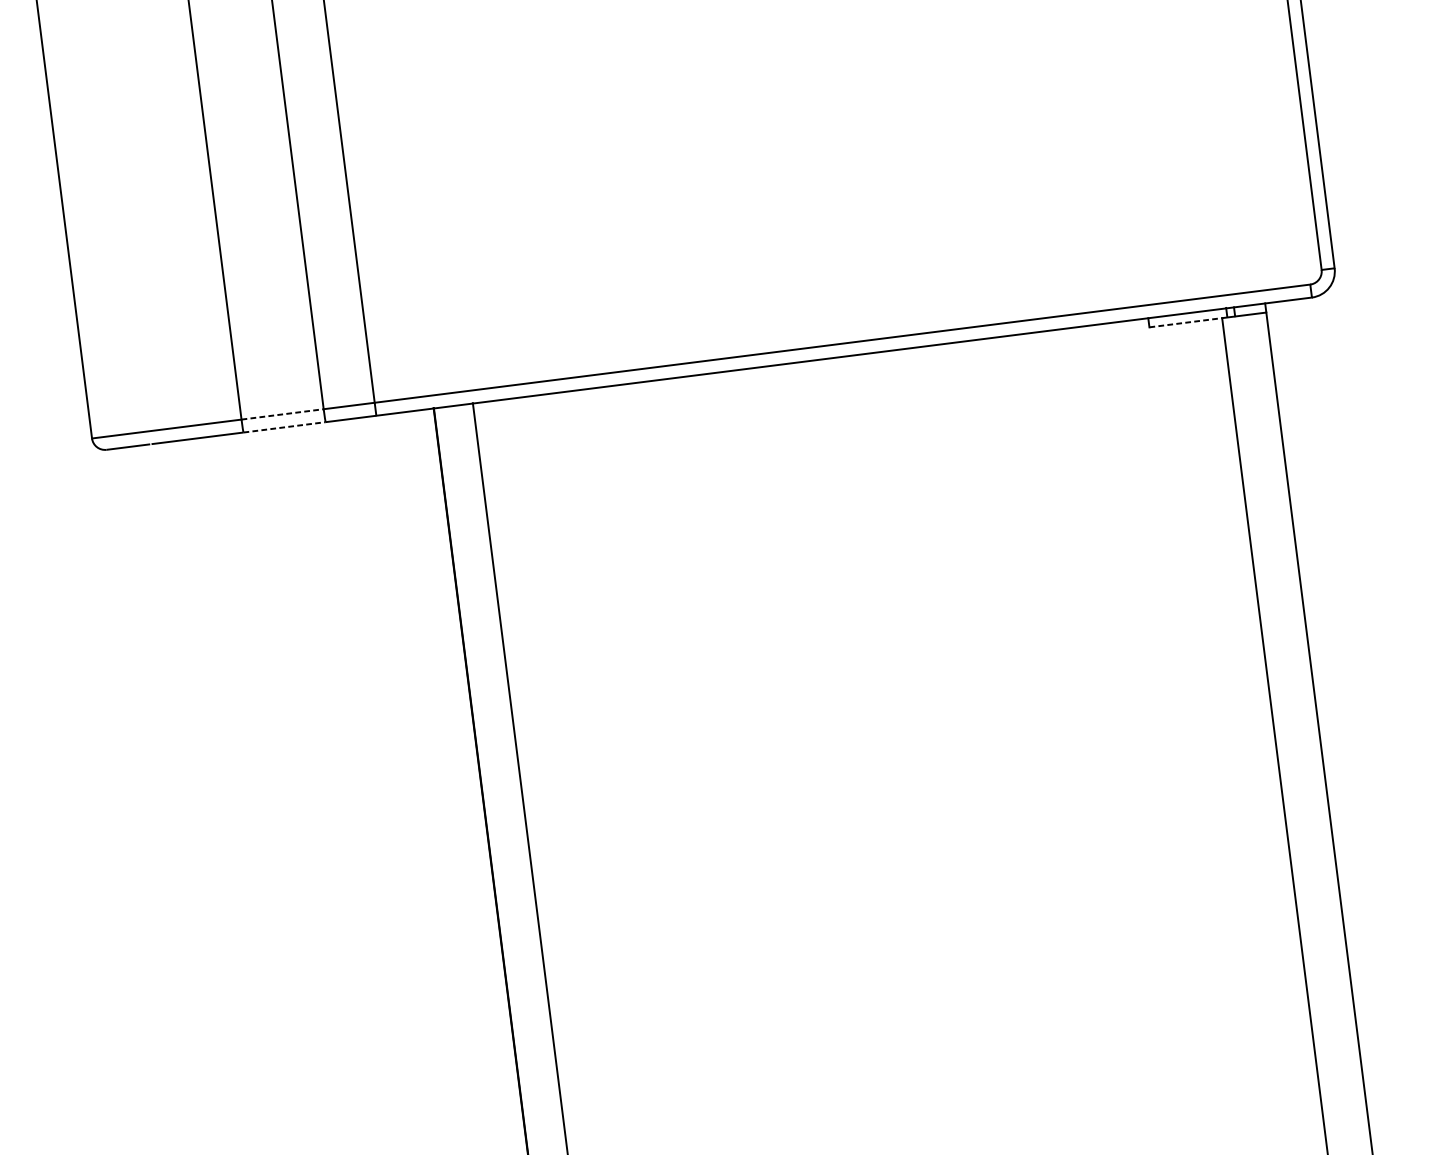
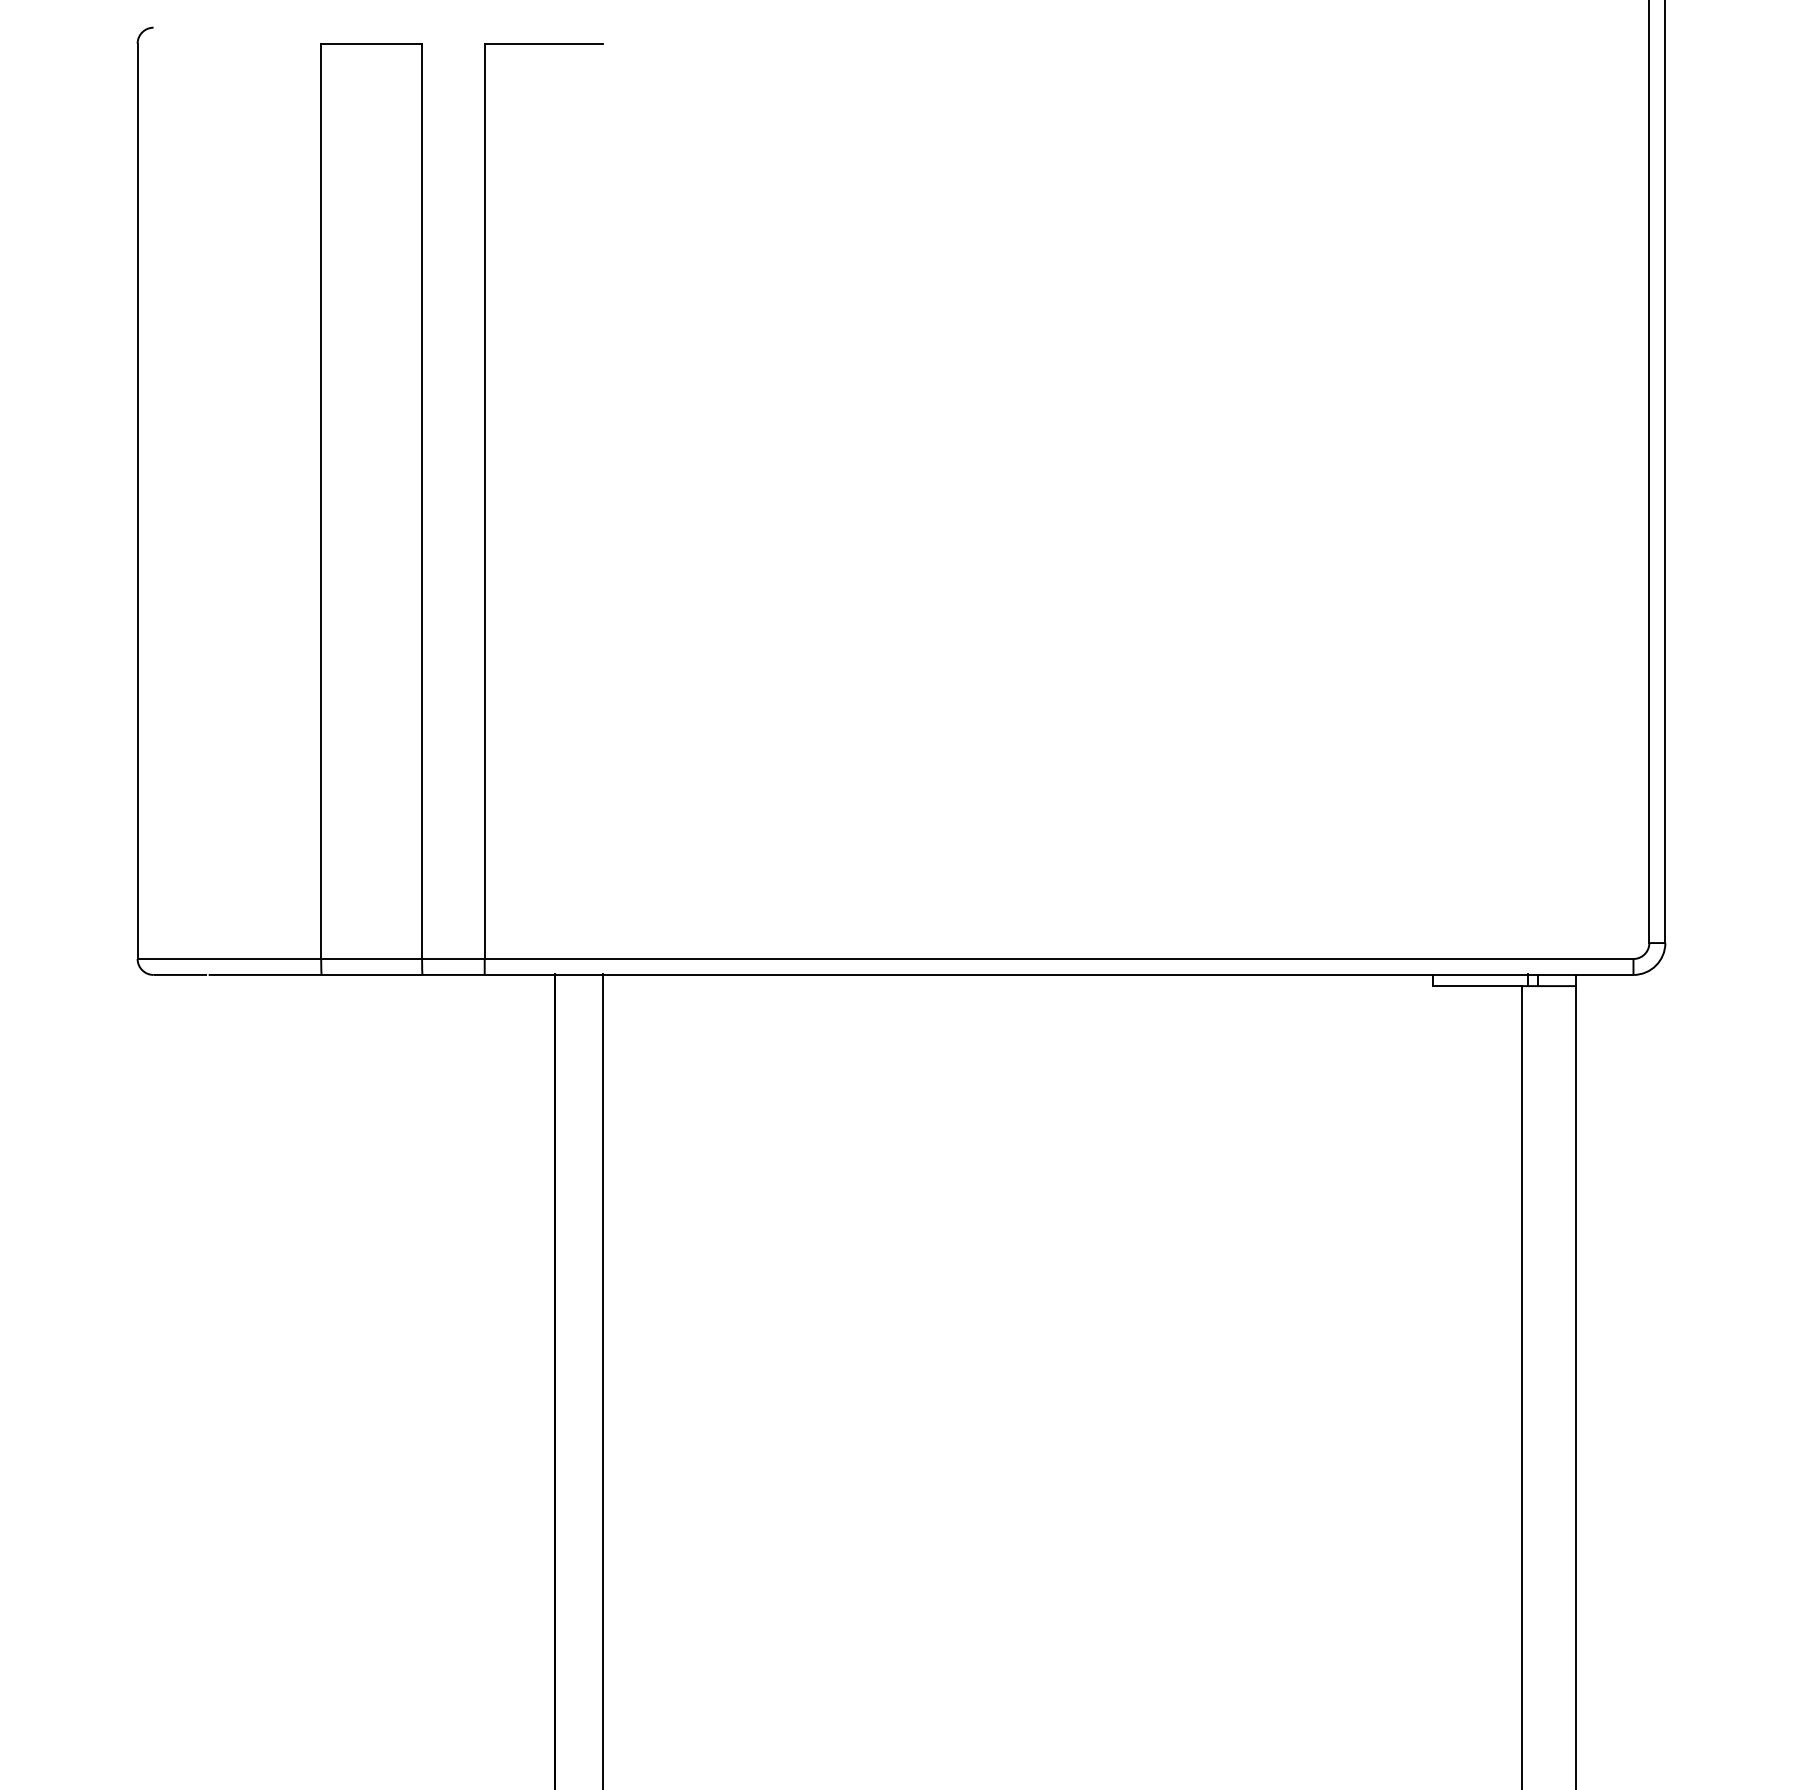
line: (1186, 323) -> (1477, 986), dashed -> solid
line: (283, 414) -> (372, 959), dashed -> solid
line: (284, 426) -> (372, 974), dashed -> solid

